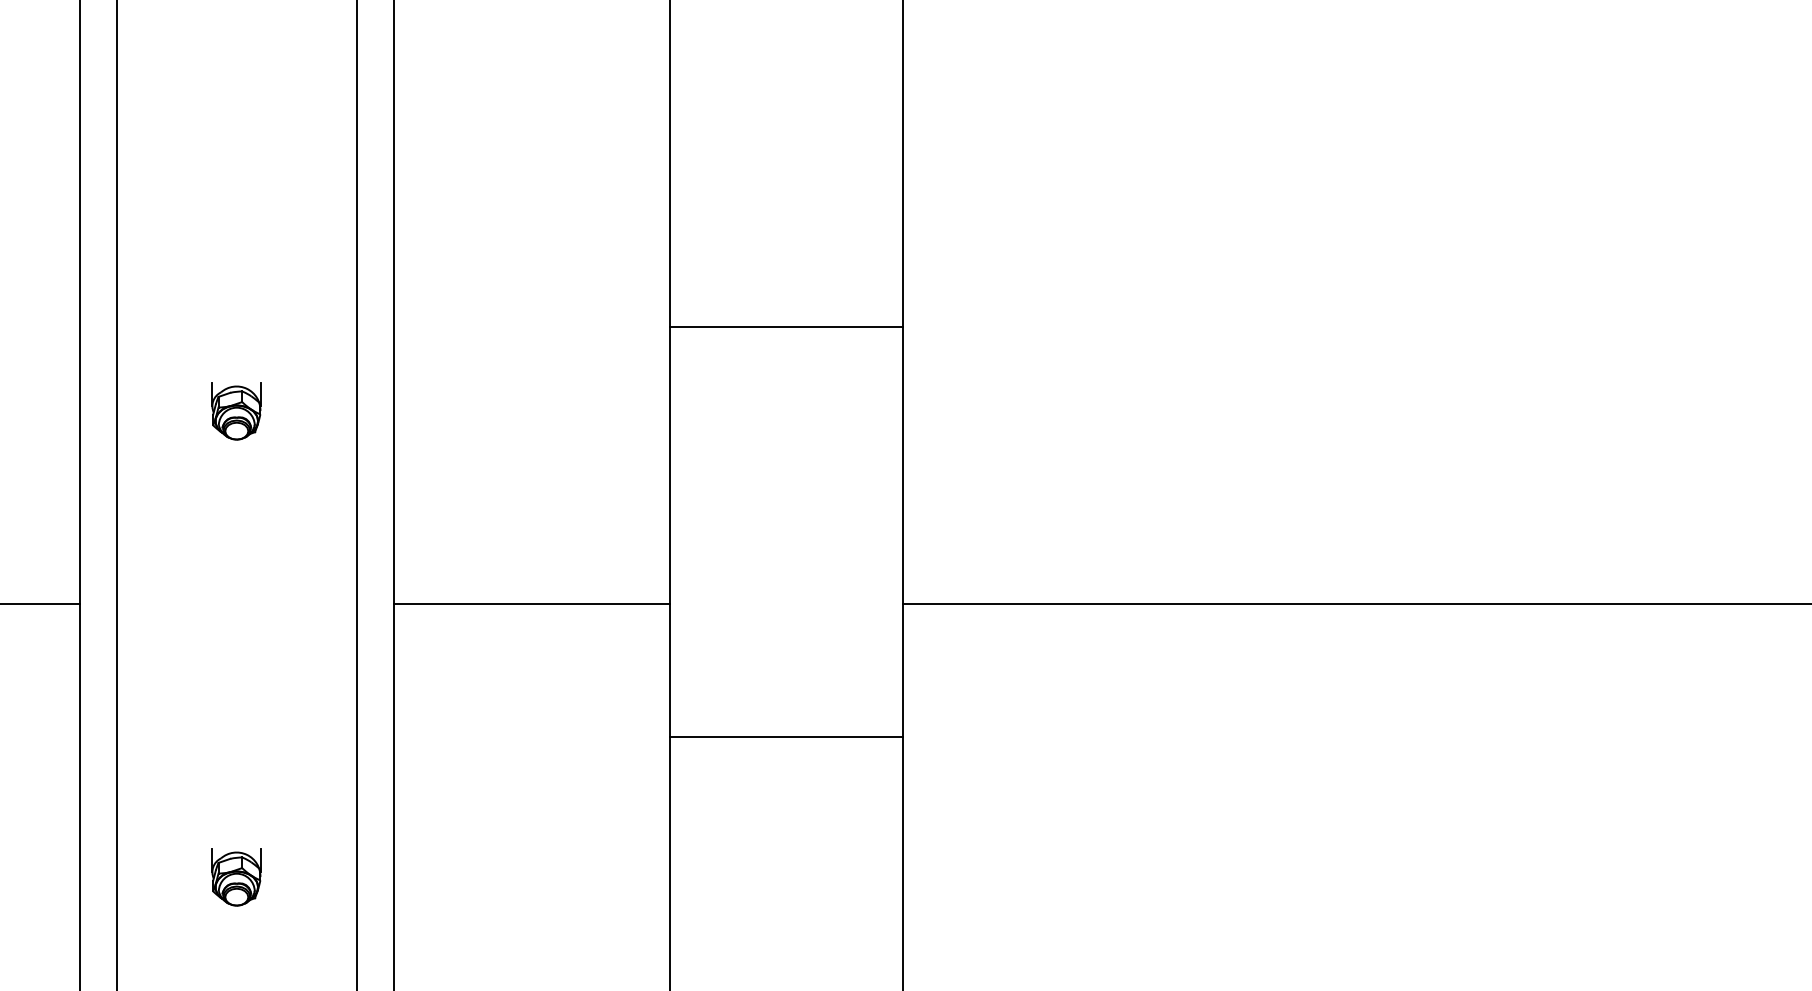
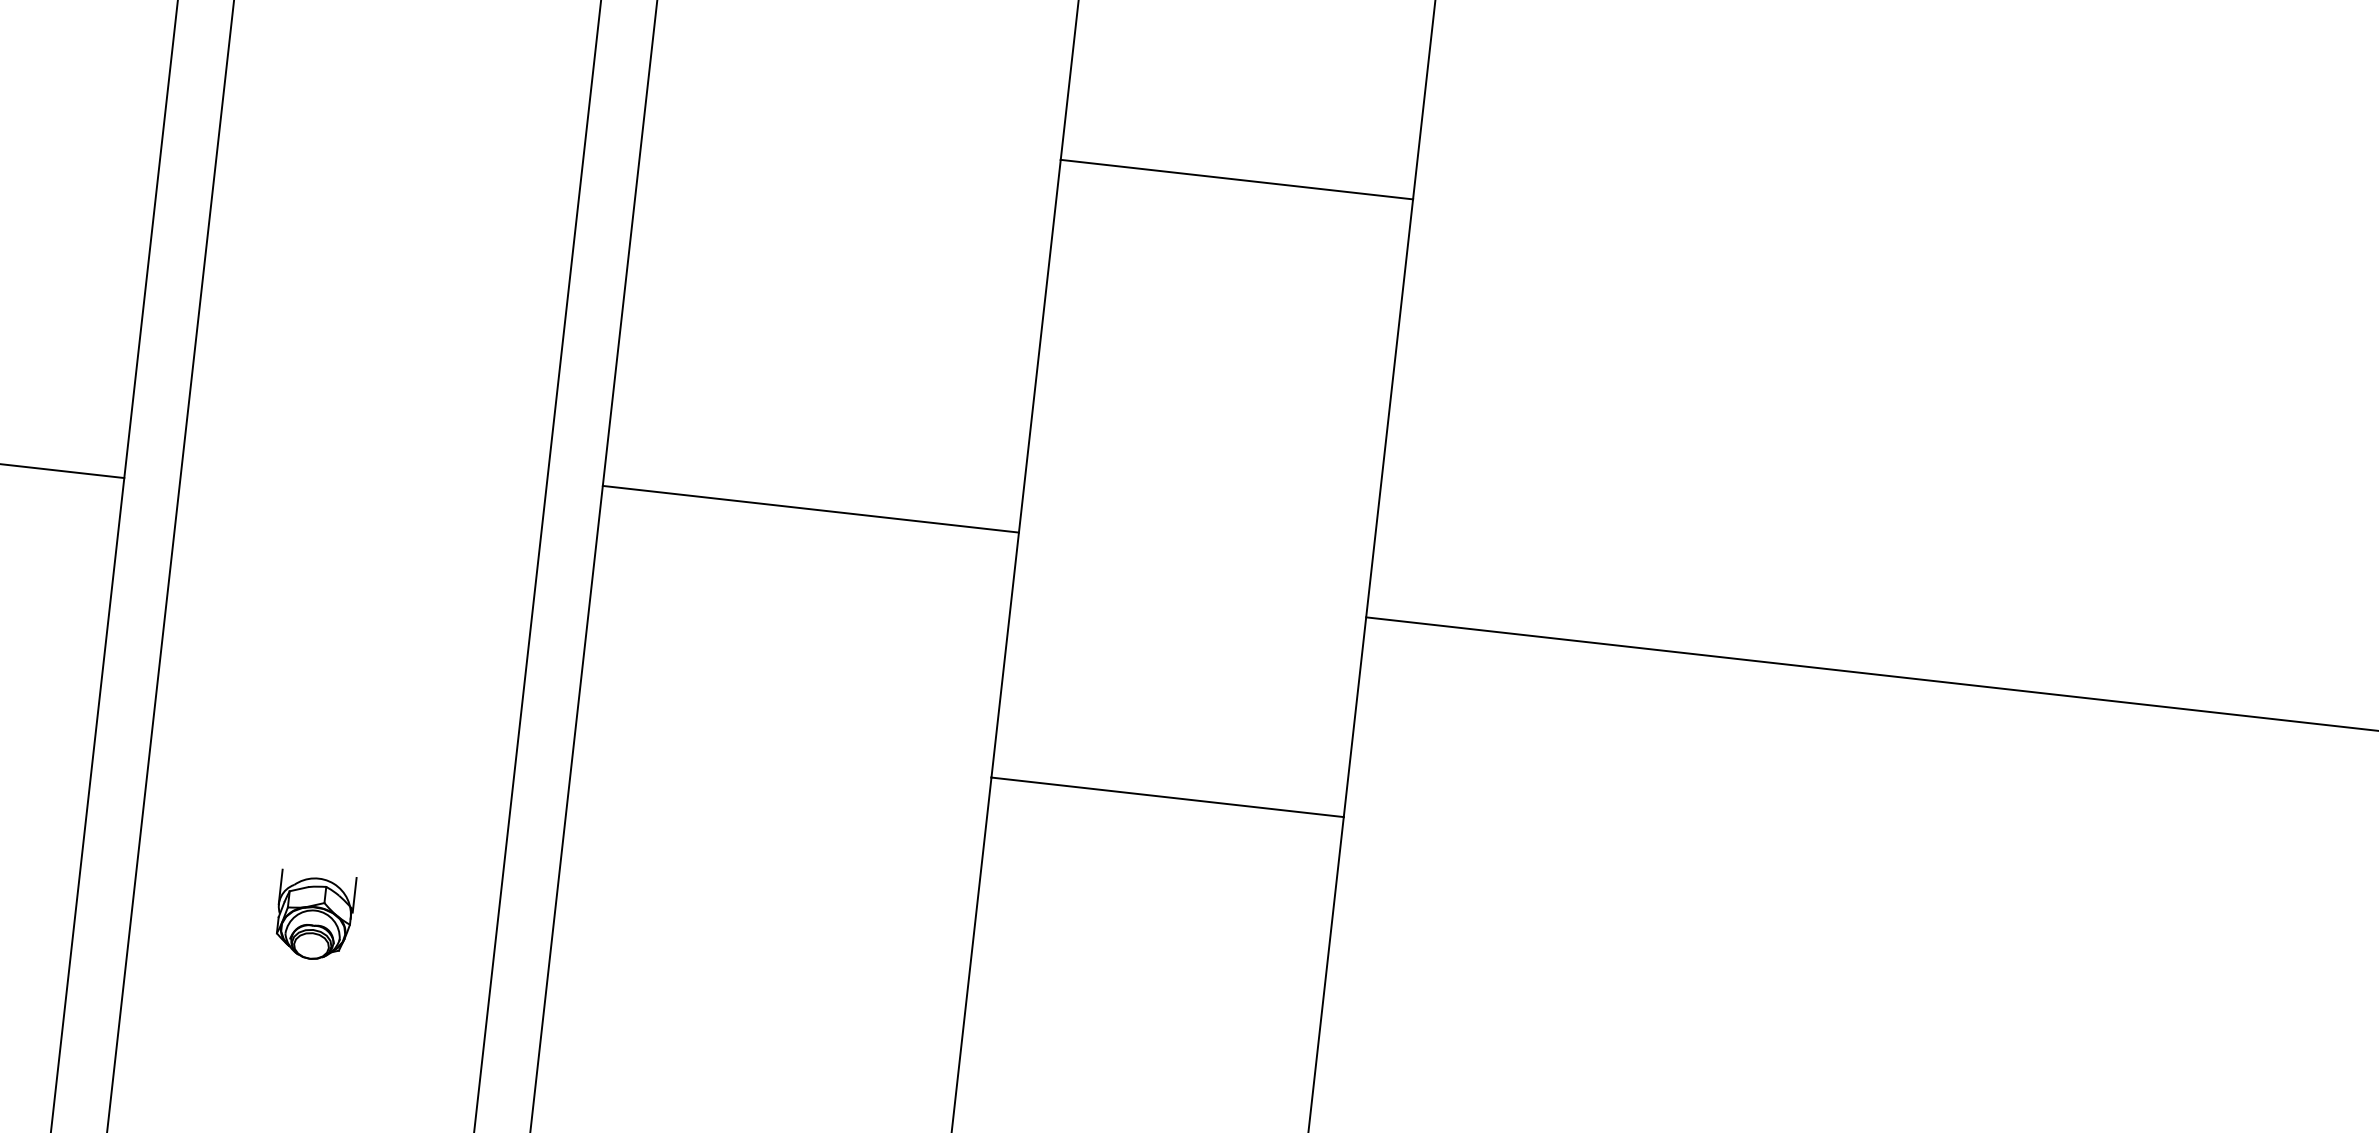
part: (236, 411) -> (393, 213), removed
line: (531, 604) -> (810, 509), moved

